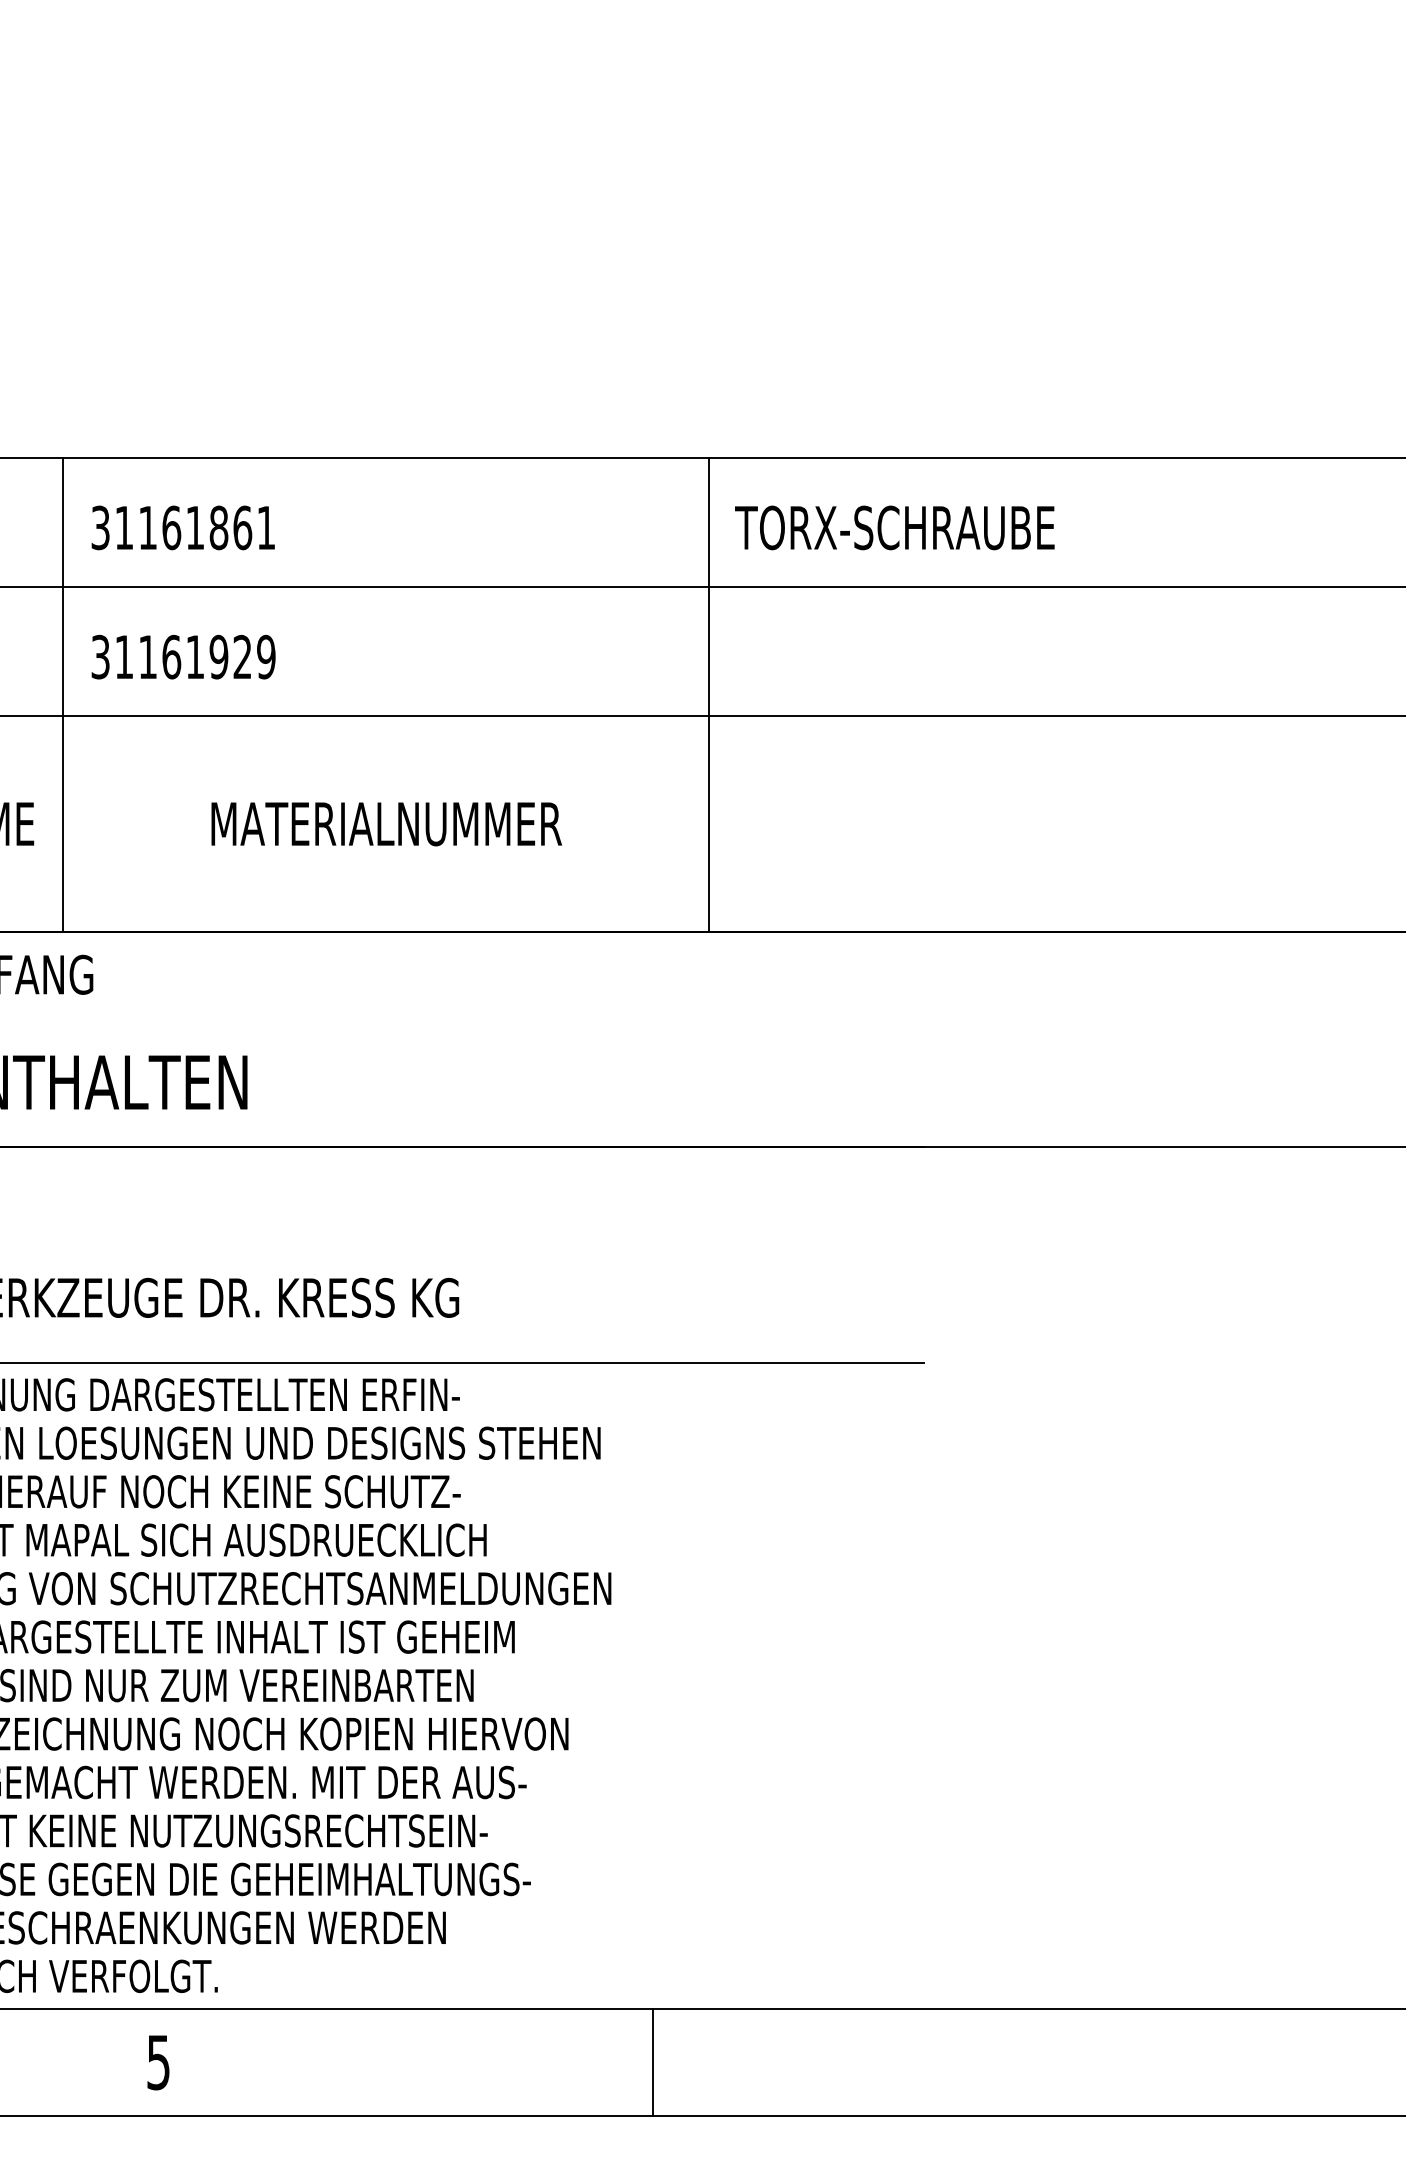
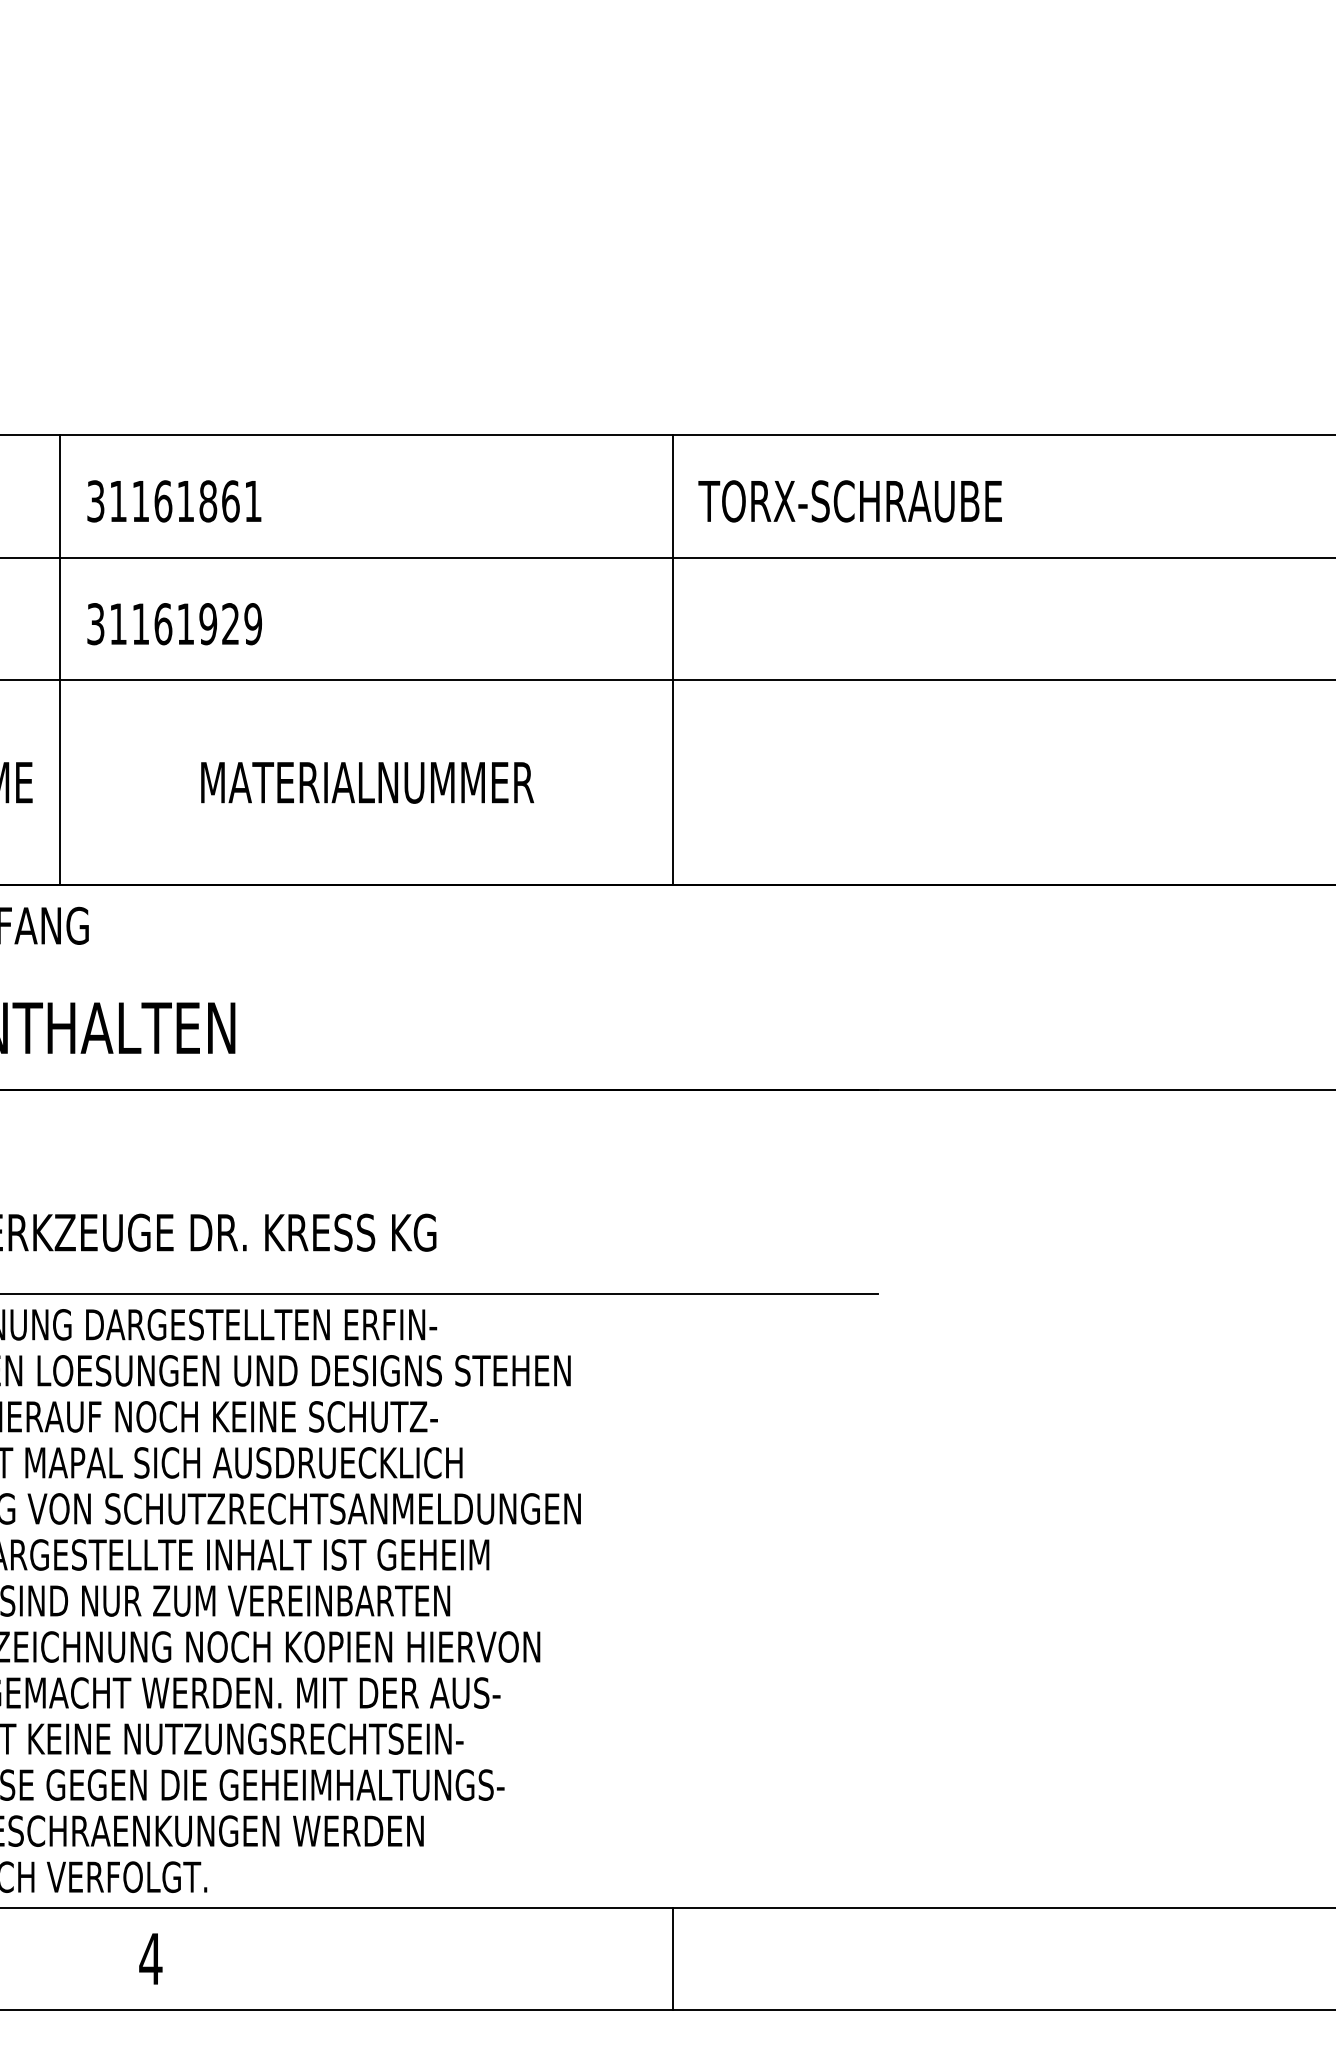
line: (652, 2061) -> (673, 1958), moved
text: (158, 2063) -> (150, 1959), 5 -> 4

